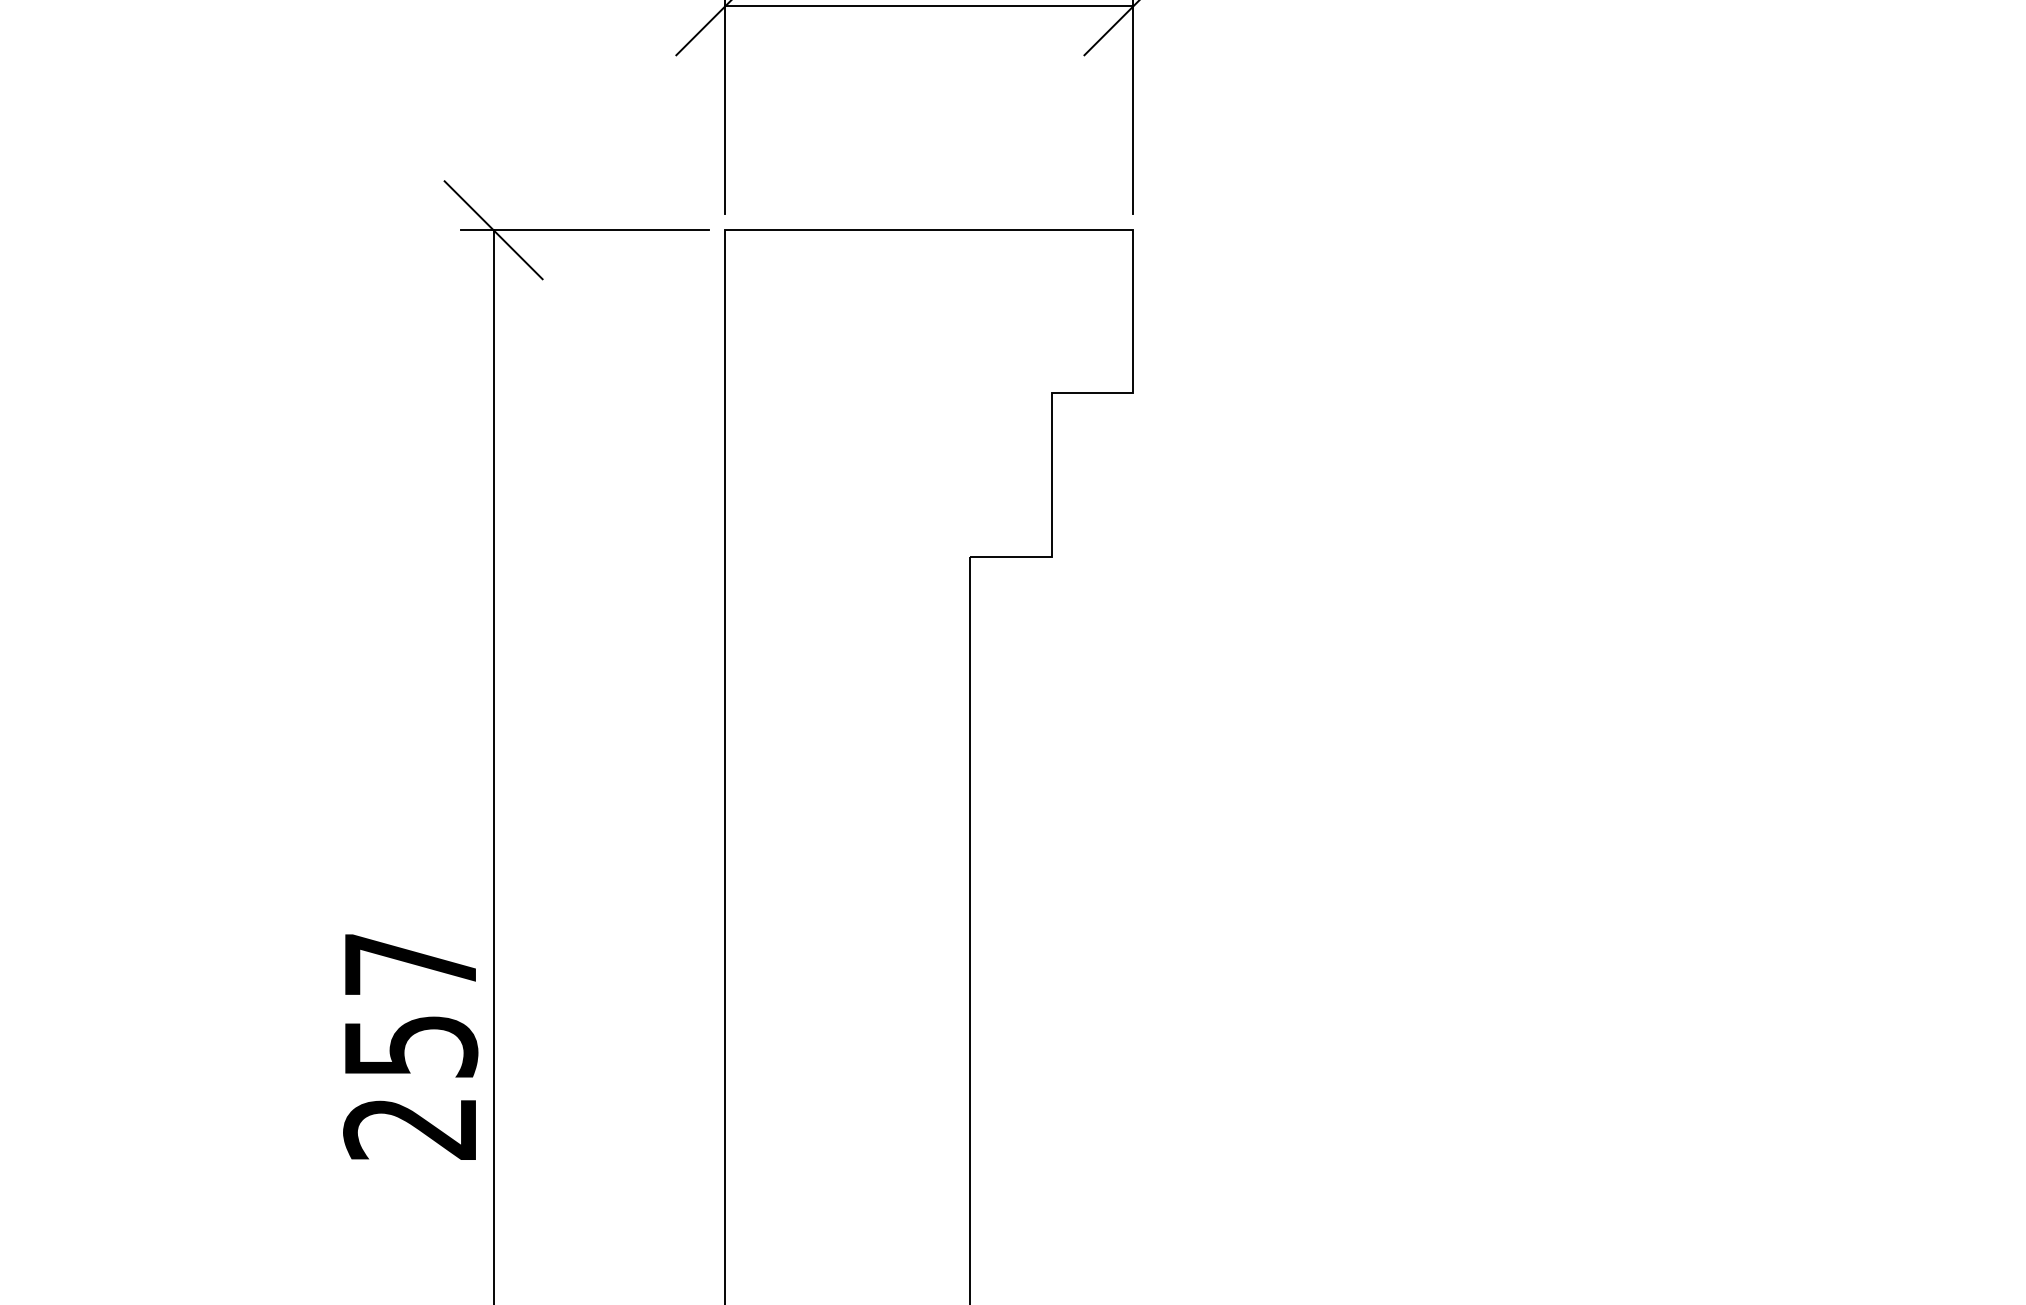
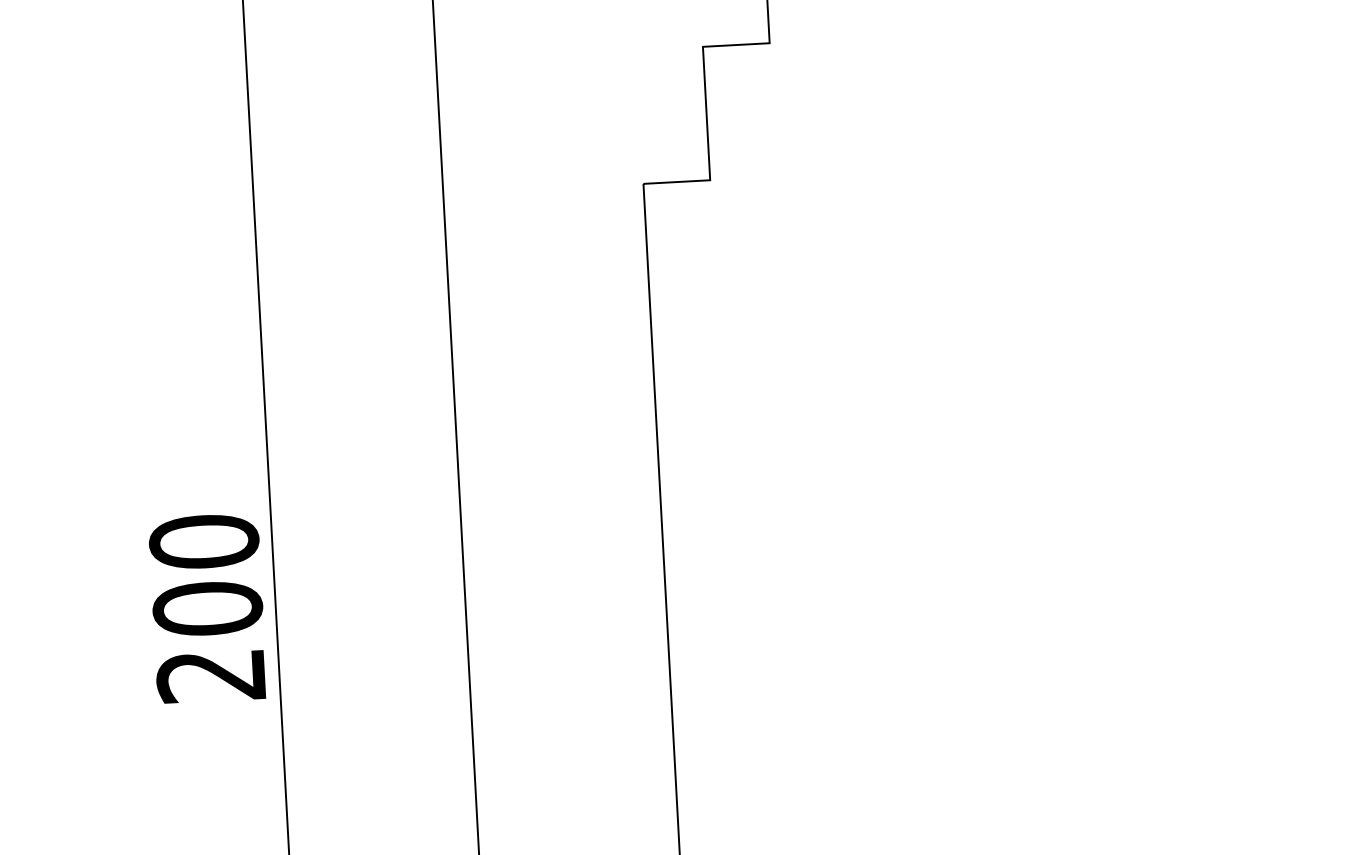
text: (410, 1005) -> (205, 575), 257 -> 200

